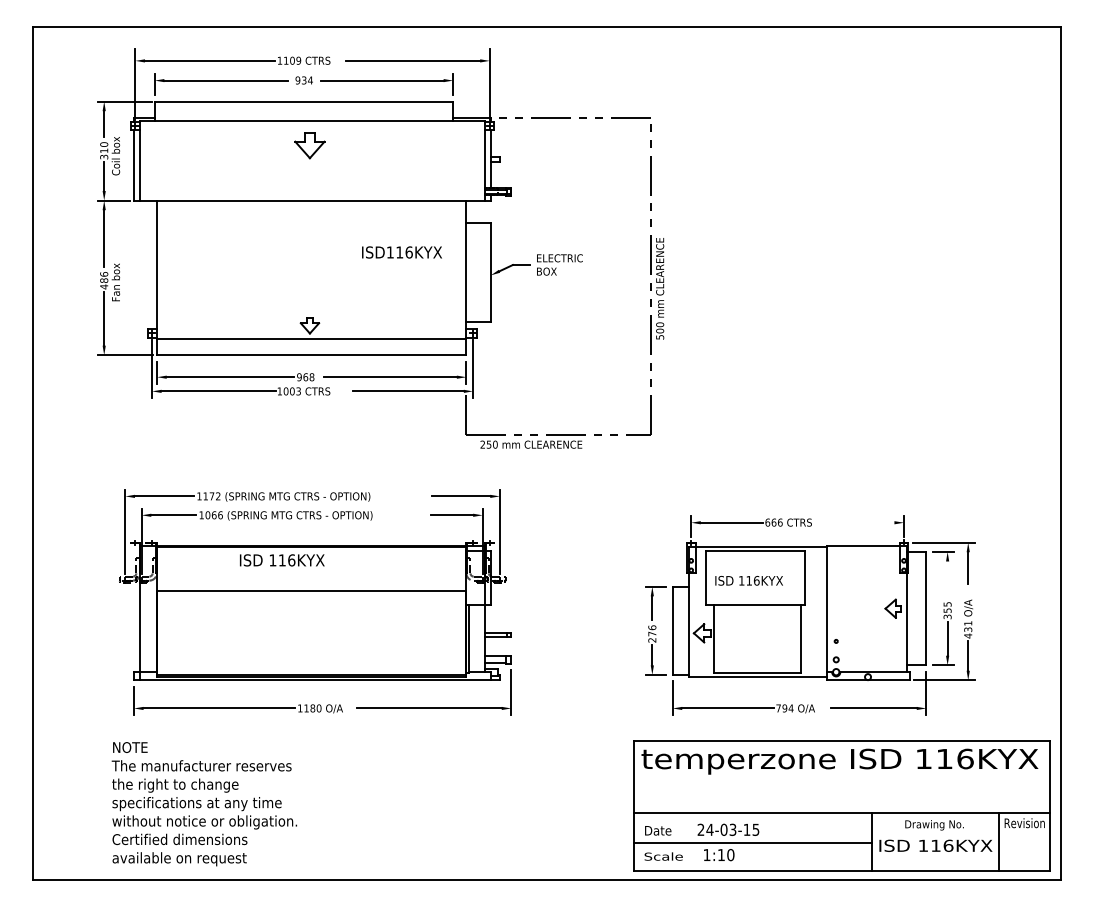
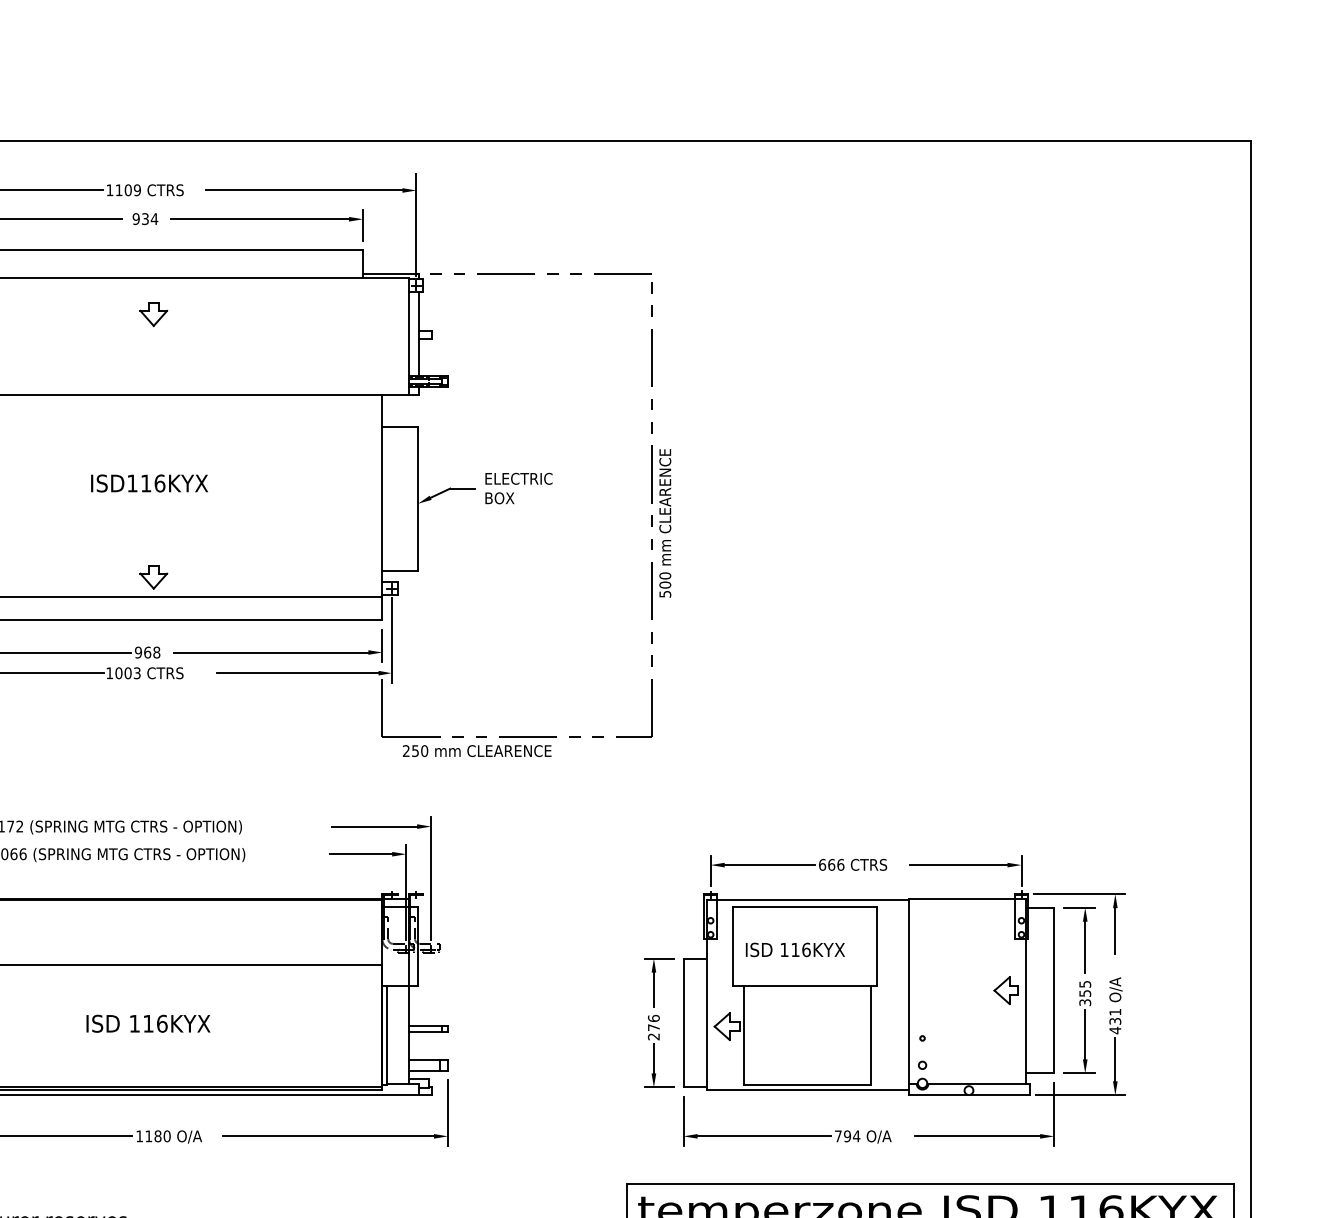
part: (309, 145) -> (153, 314), size x0.62
text: (401, 252) -> (148, 483), moved
line: (860, 522) -> (957, 864), added
text: (282, 560) -> (148, 1023), moved
line: (947, 578) -> (1085, 946), added

